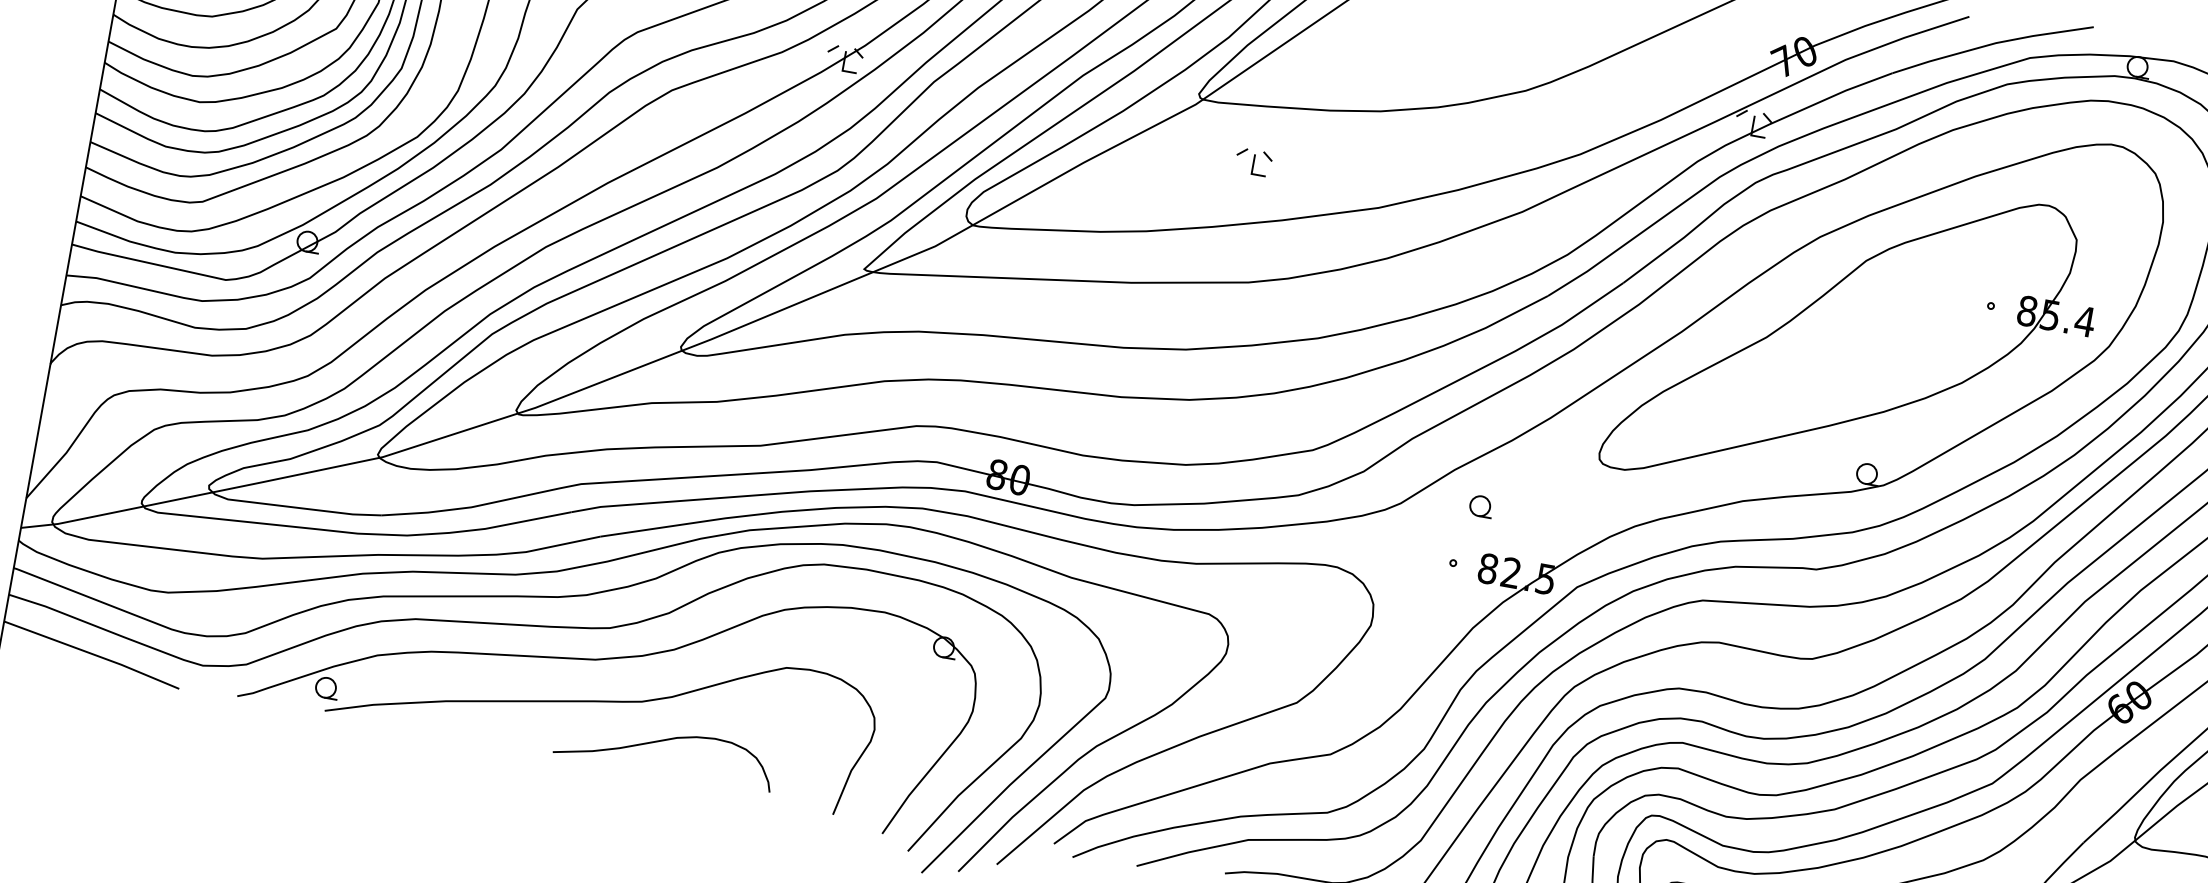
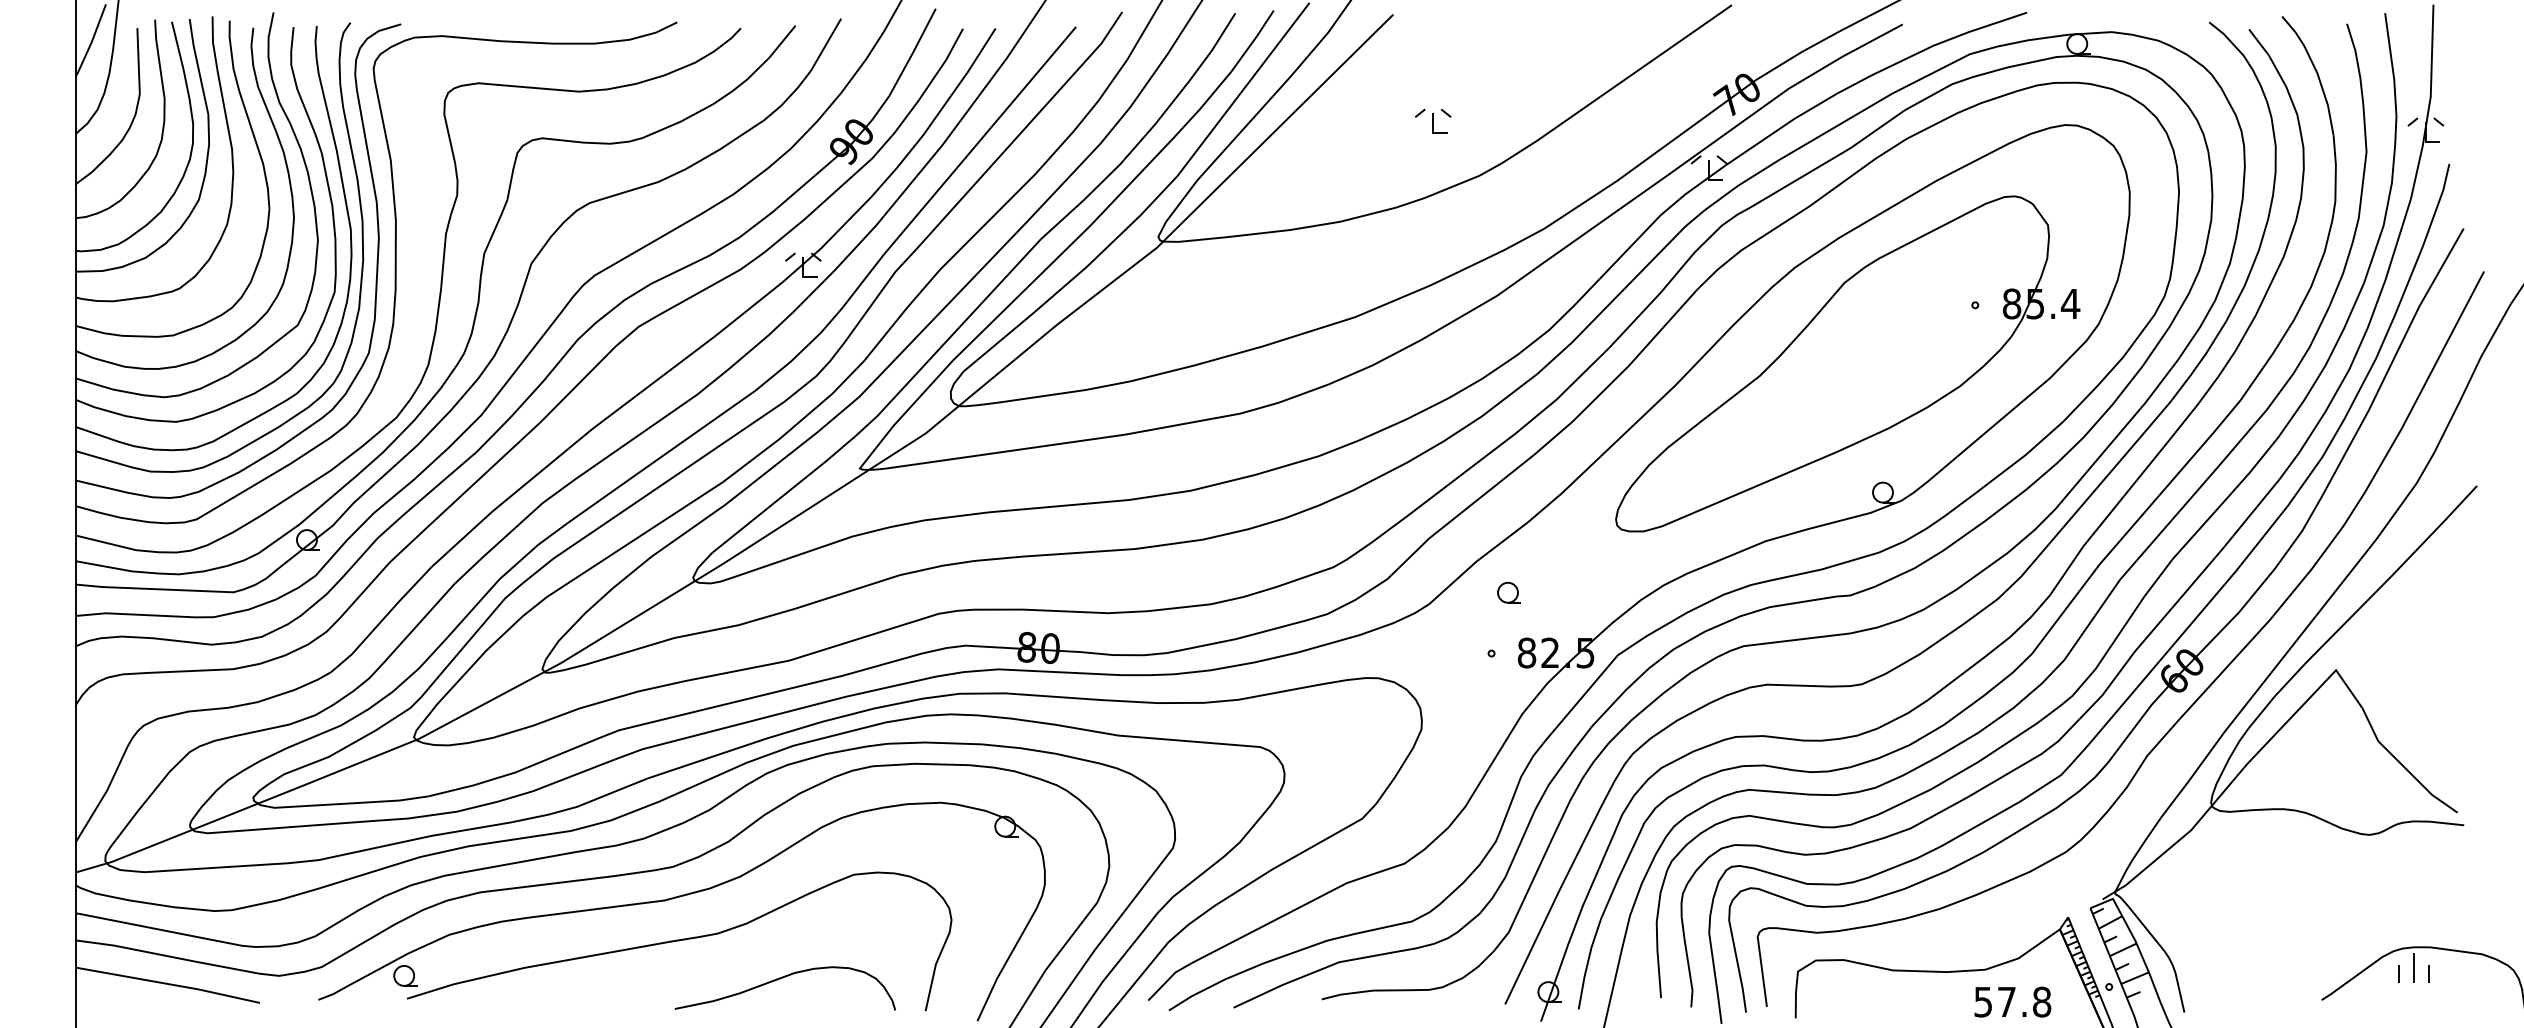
part: (1254, 161) -> (1433, 120), moved
curve: (662, 741) -> (780, 979), moved

